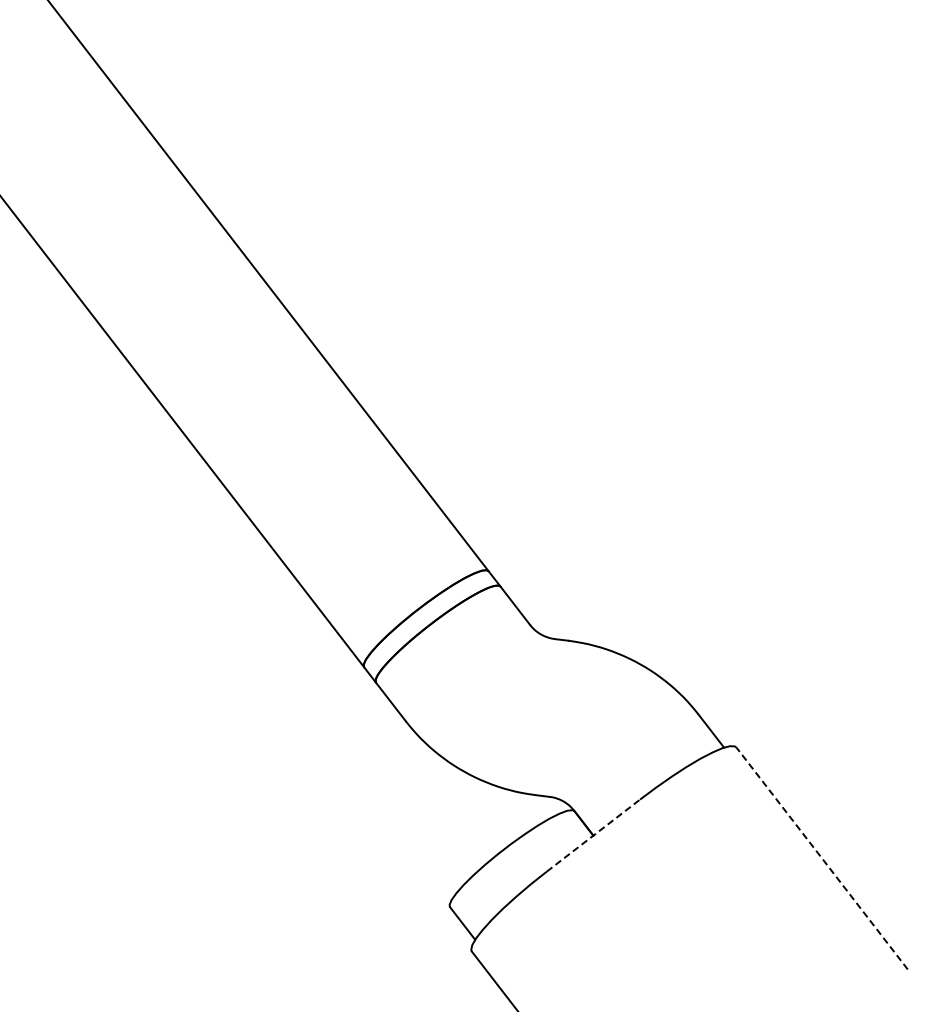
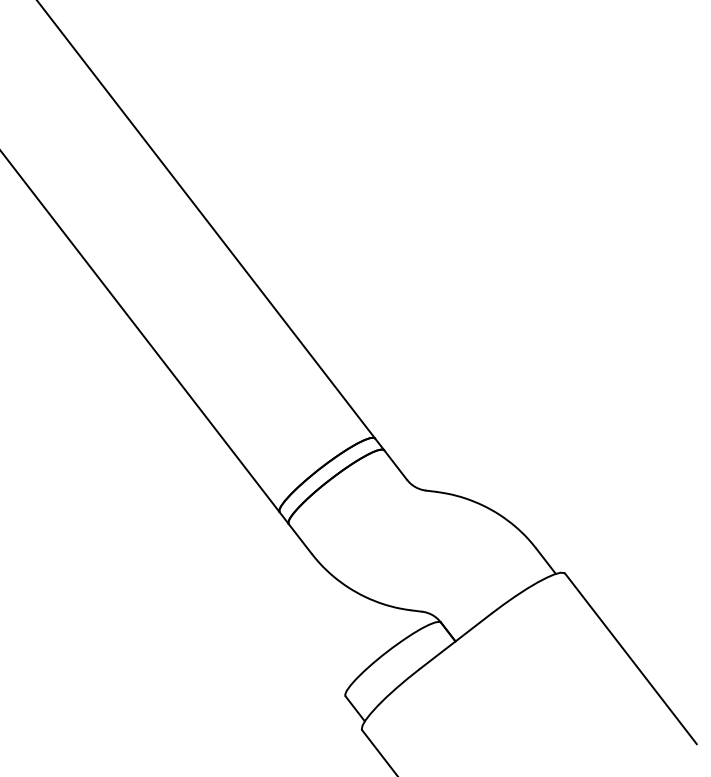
line: (593, 835) -> (455, 641), dashed -> solid
line: (821, 858) -> (630, 658), dashed -> solid

